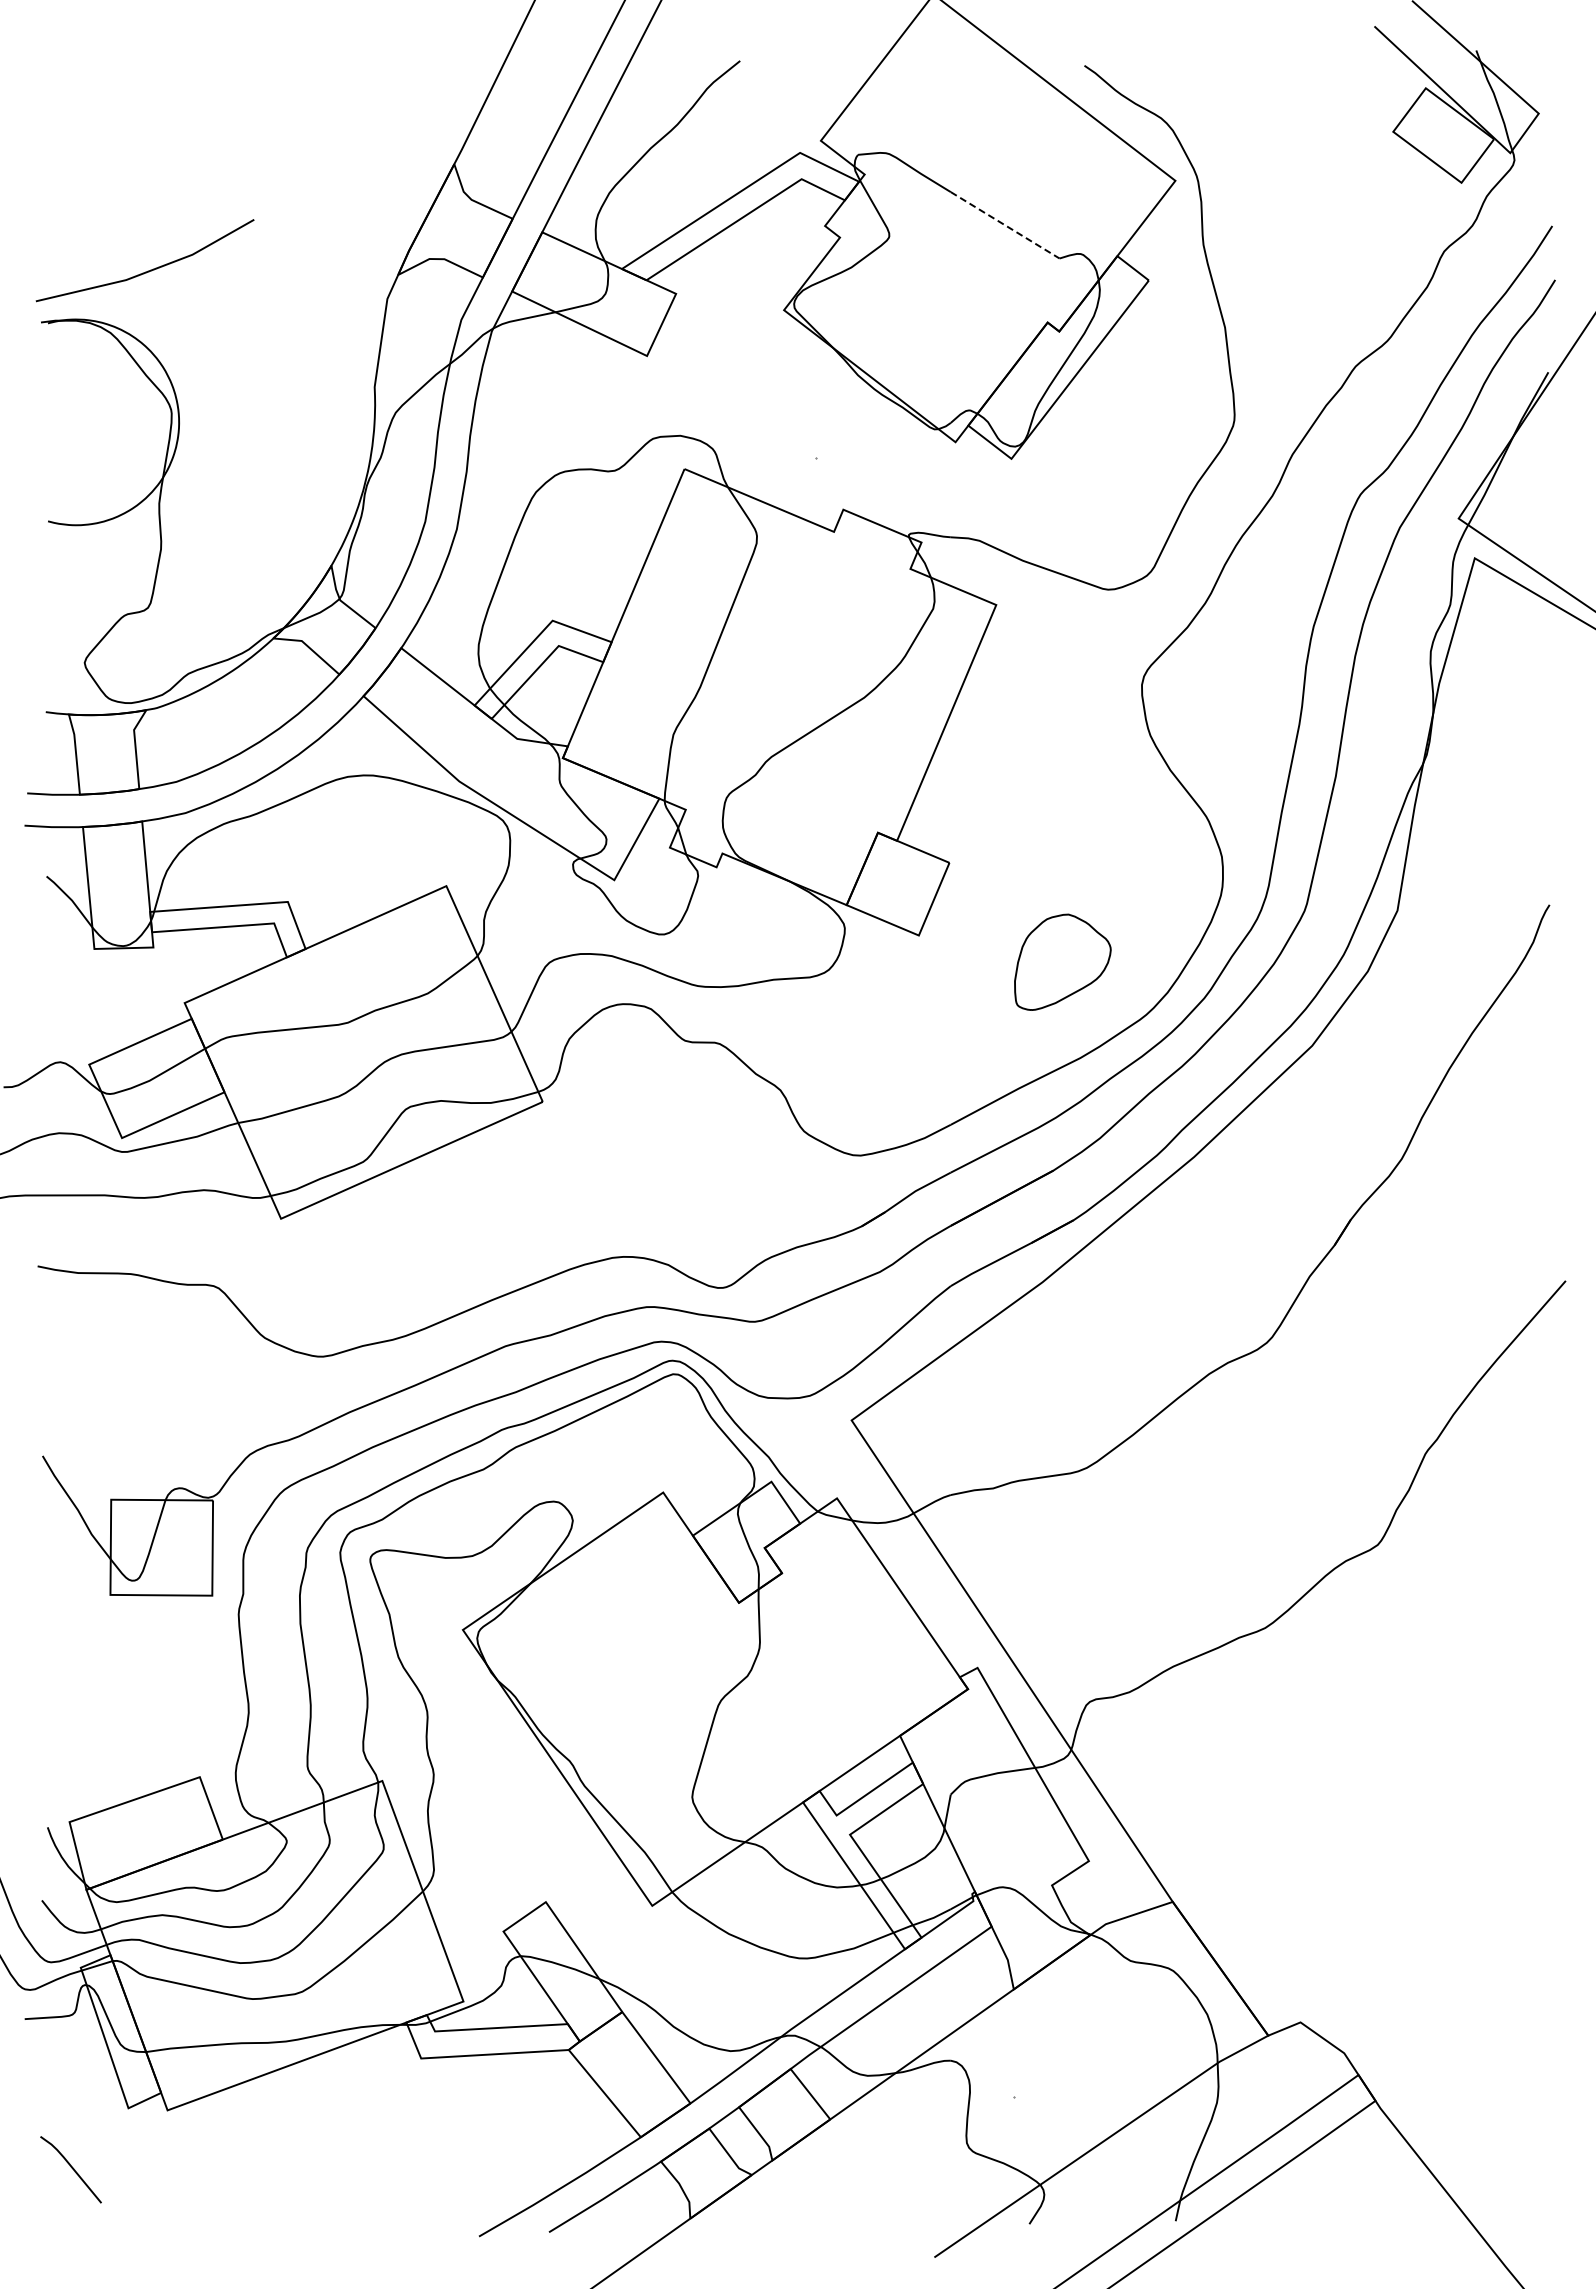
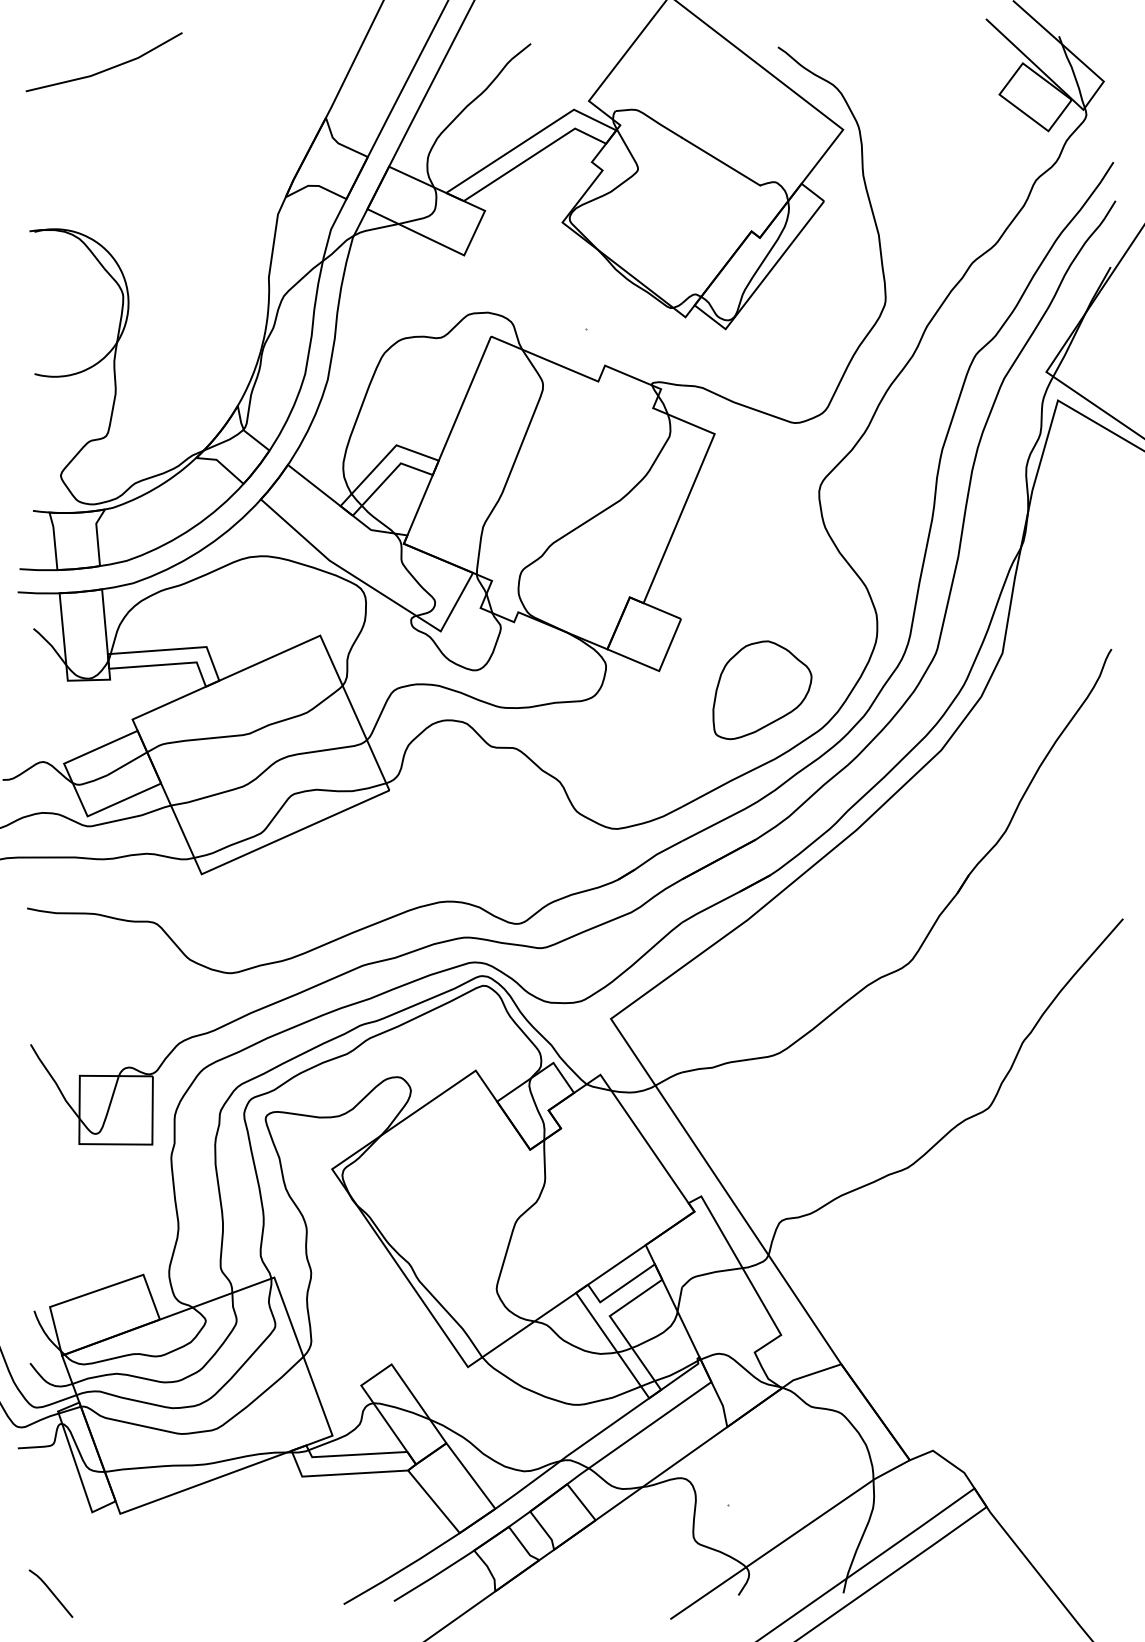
line: (1005, 225) -> (721, 161), dashed -> solid
line: (148, 270) -> (106, 69), moved
part: (1062, 962) -> (762, 690), size x1.43
line: (71, 2168) -> (51, 1592), moved

